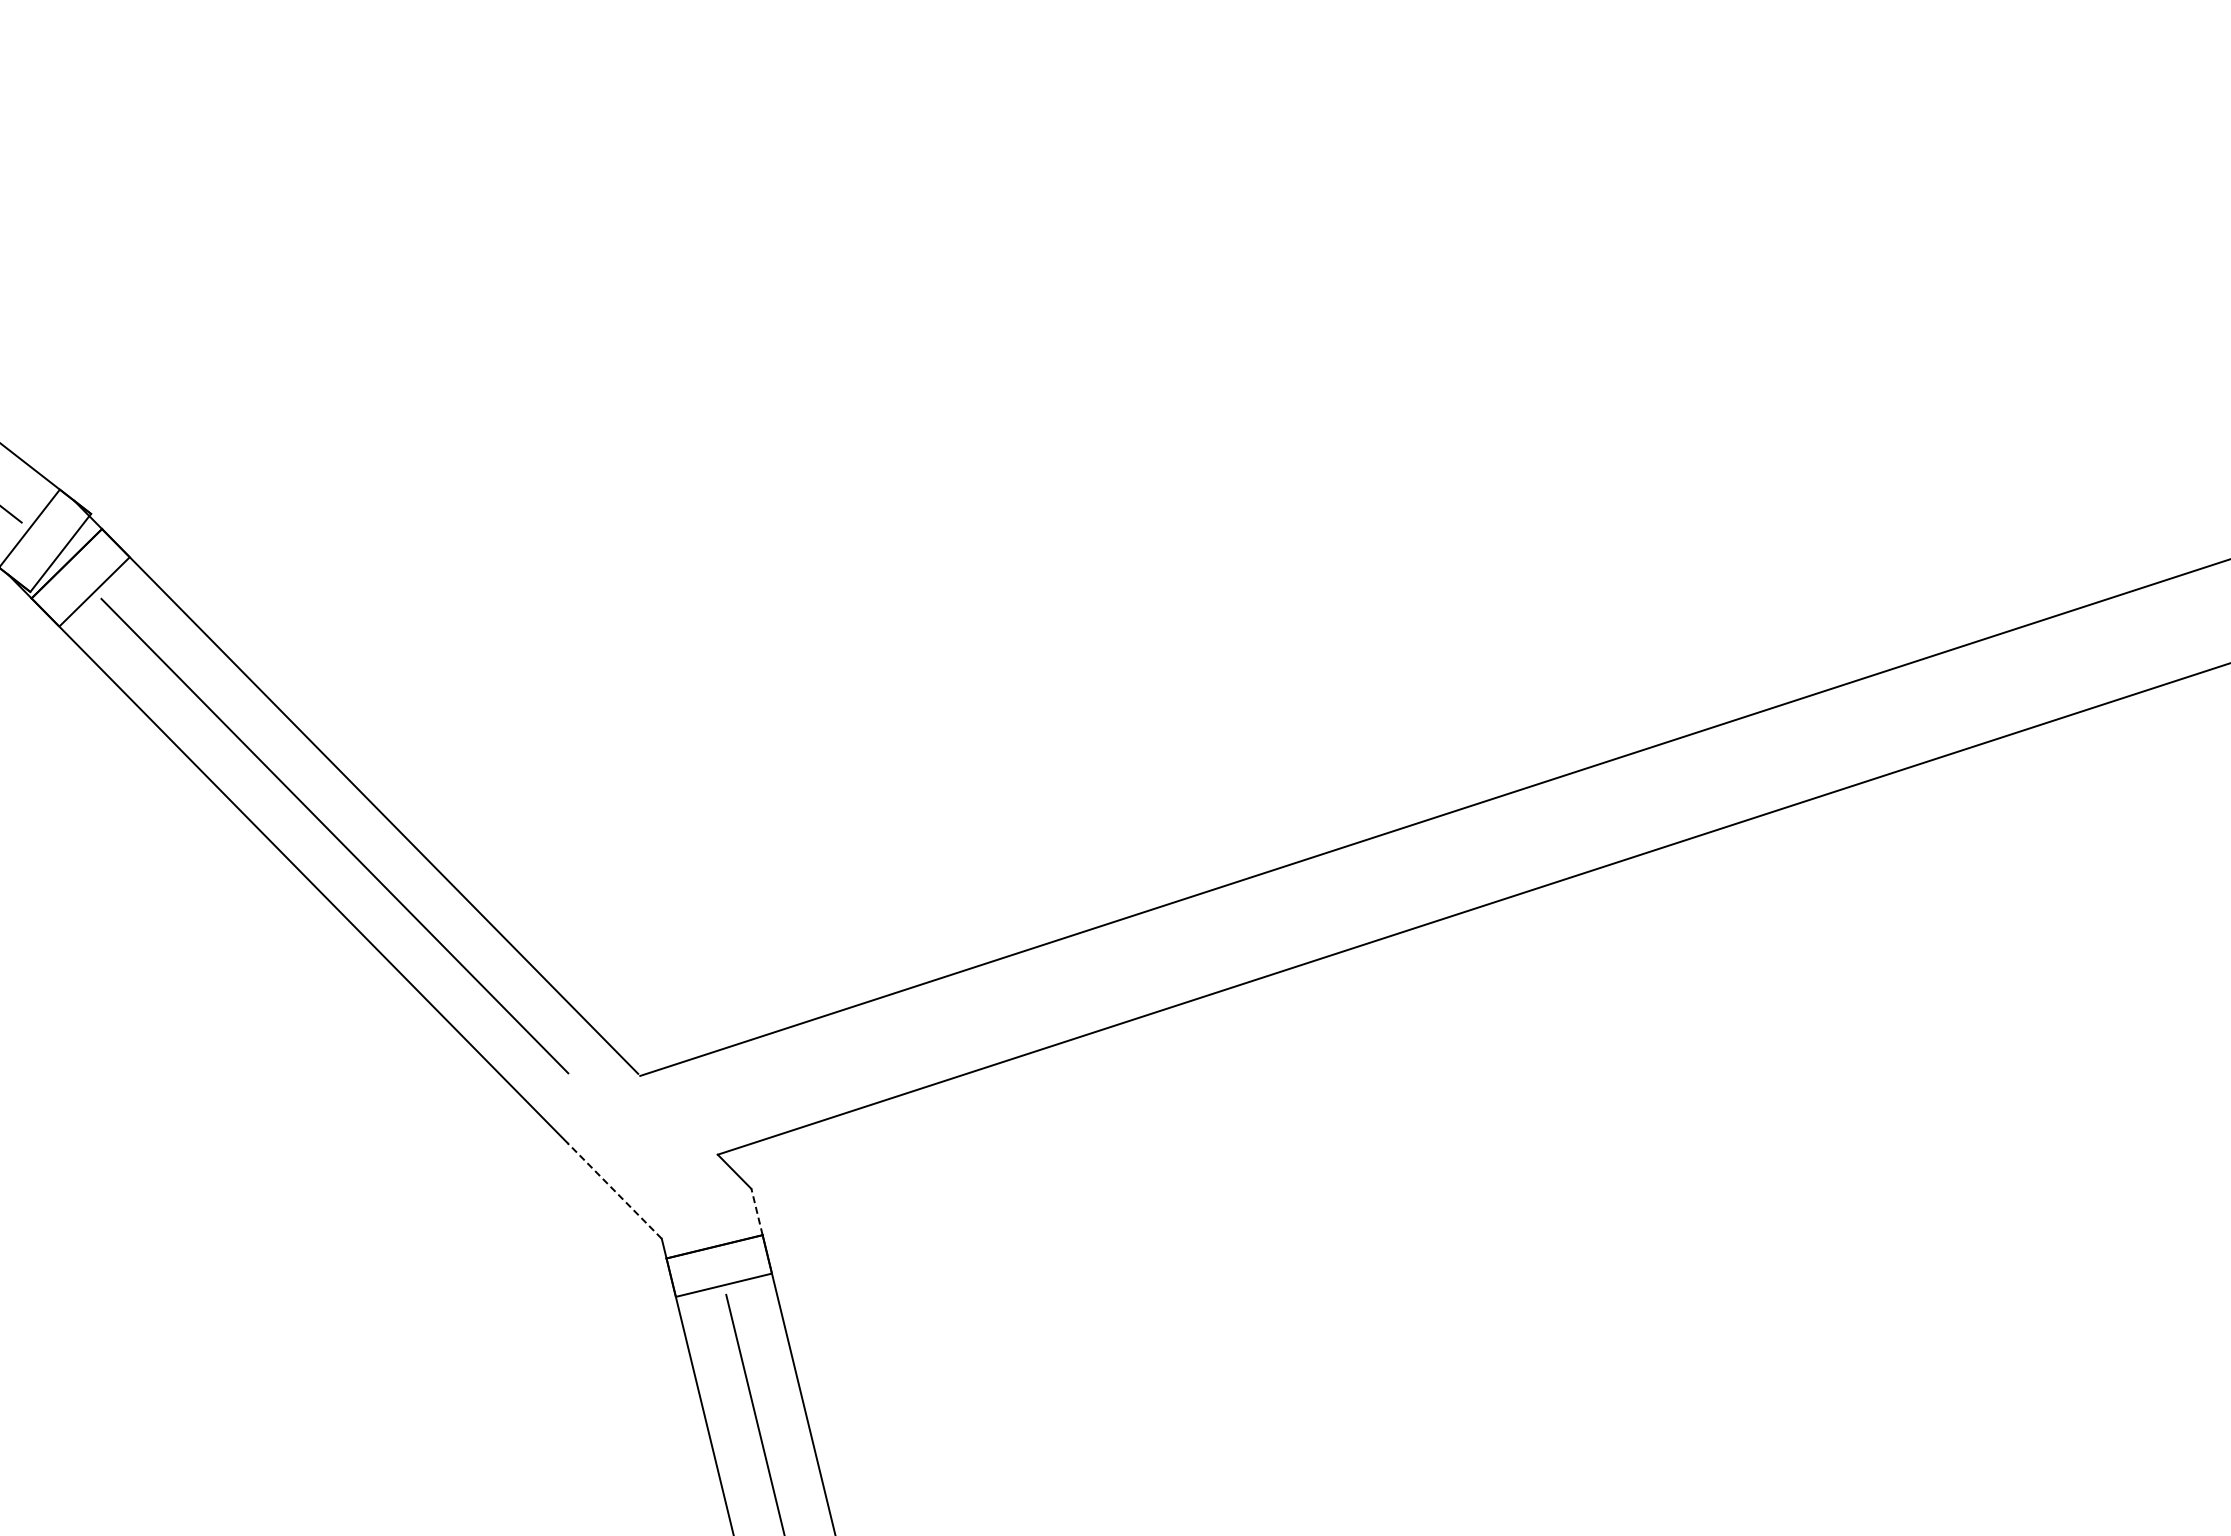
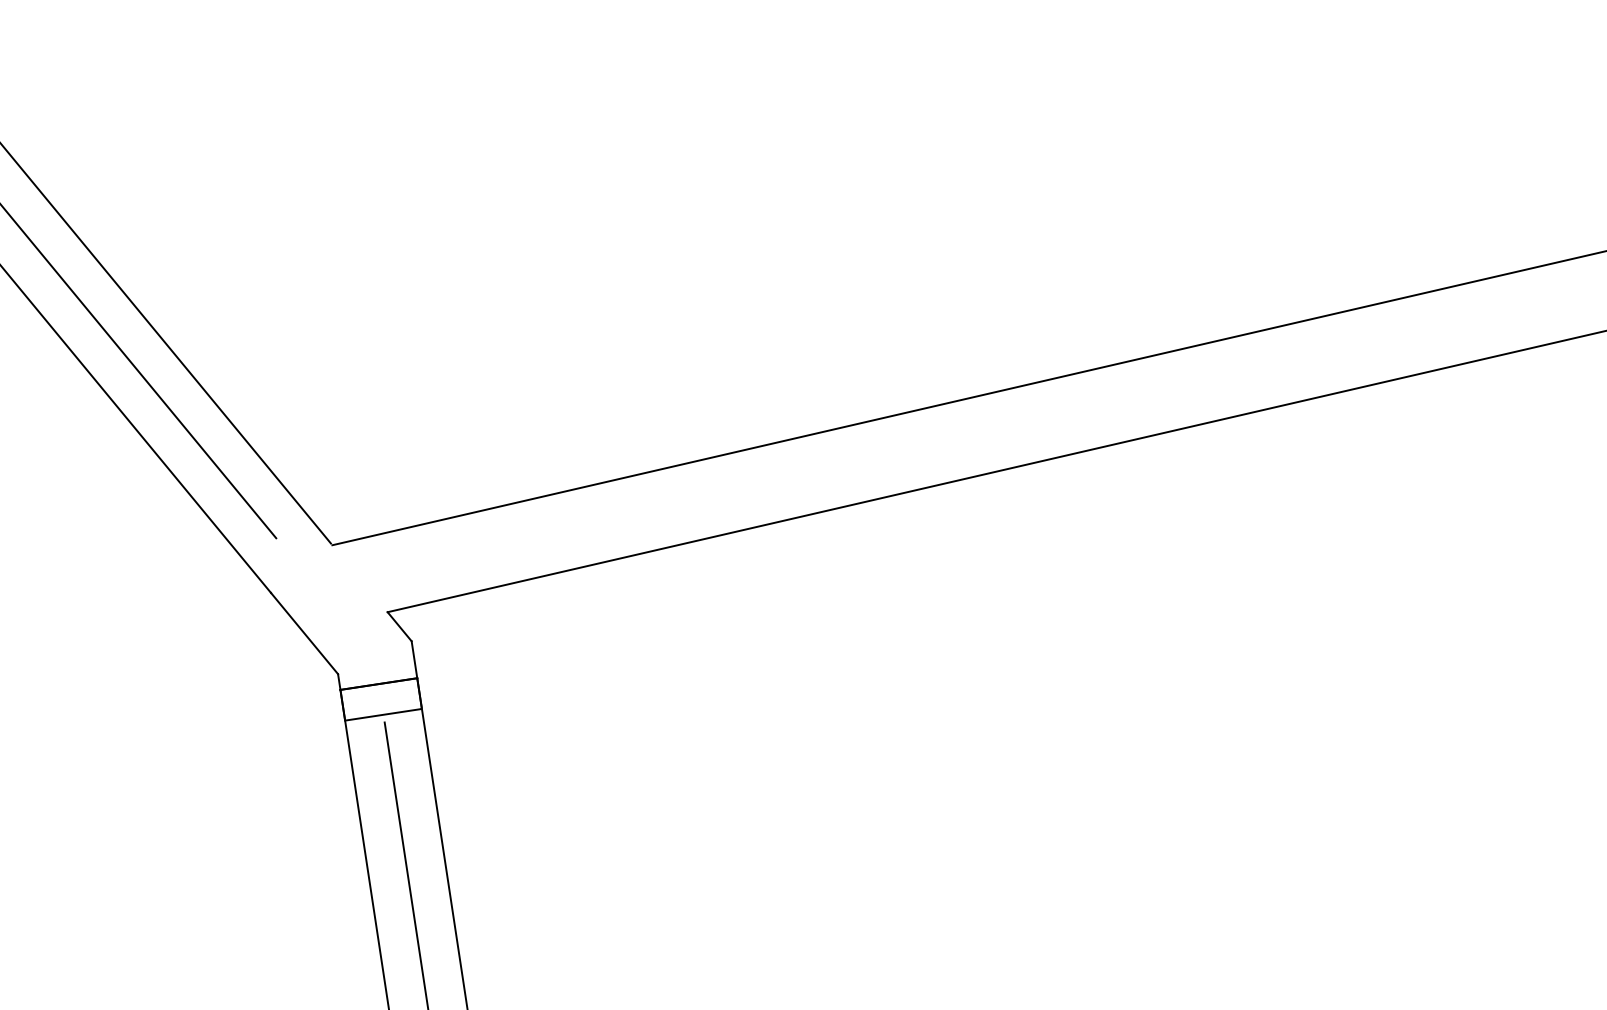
line: (614, 1190) -> (304, 633), dashed -> solid
line: (757, 1212) -> (414, 660), dashed -> solid

